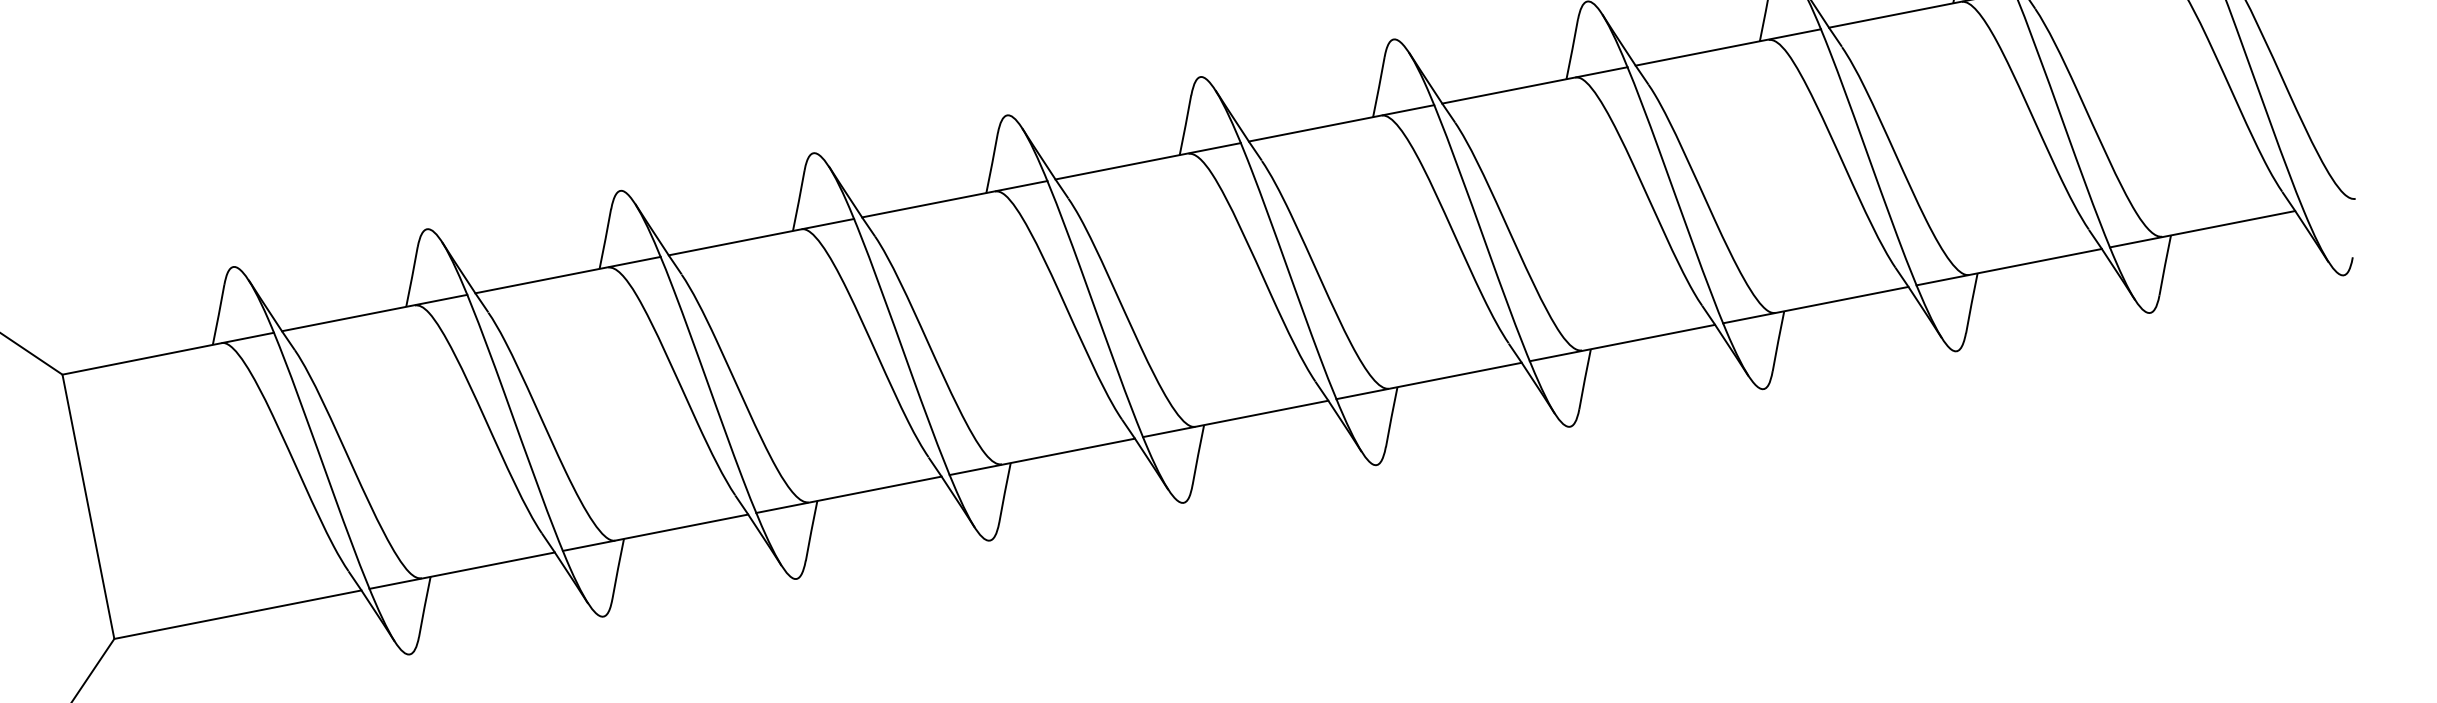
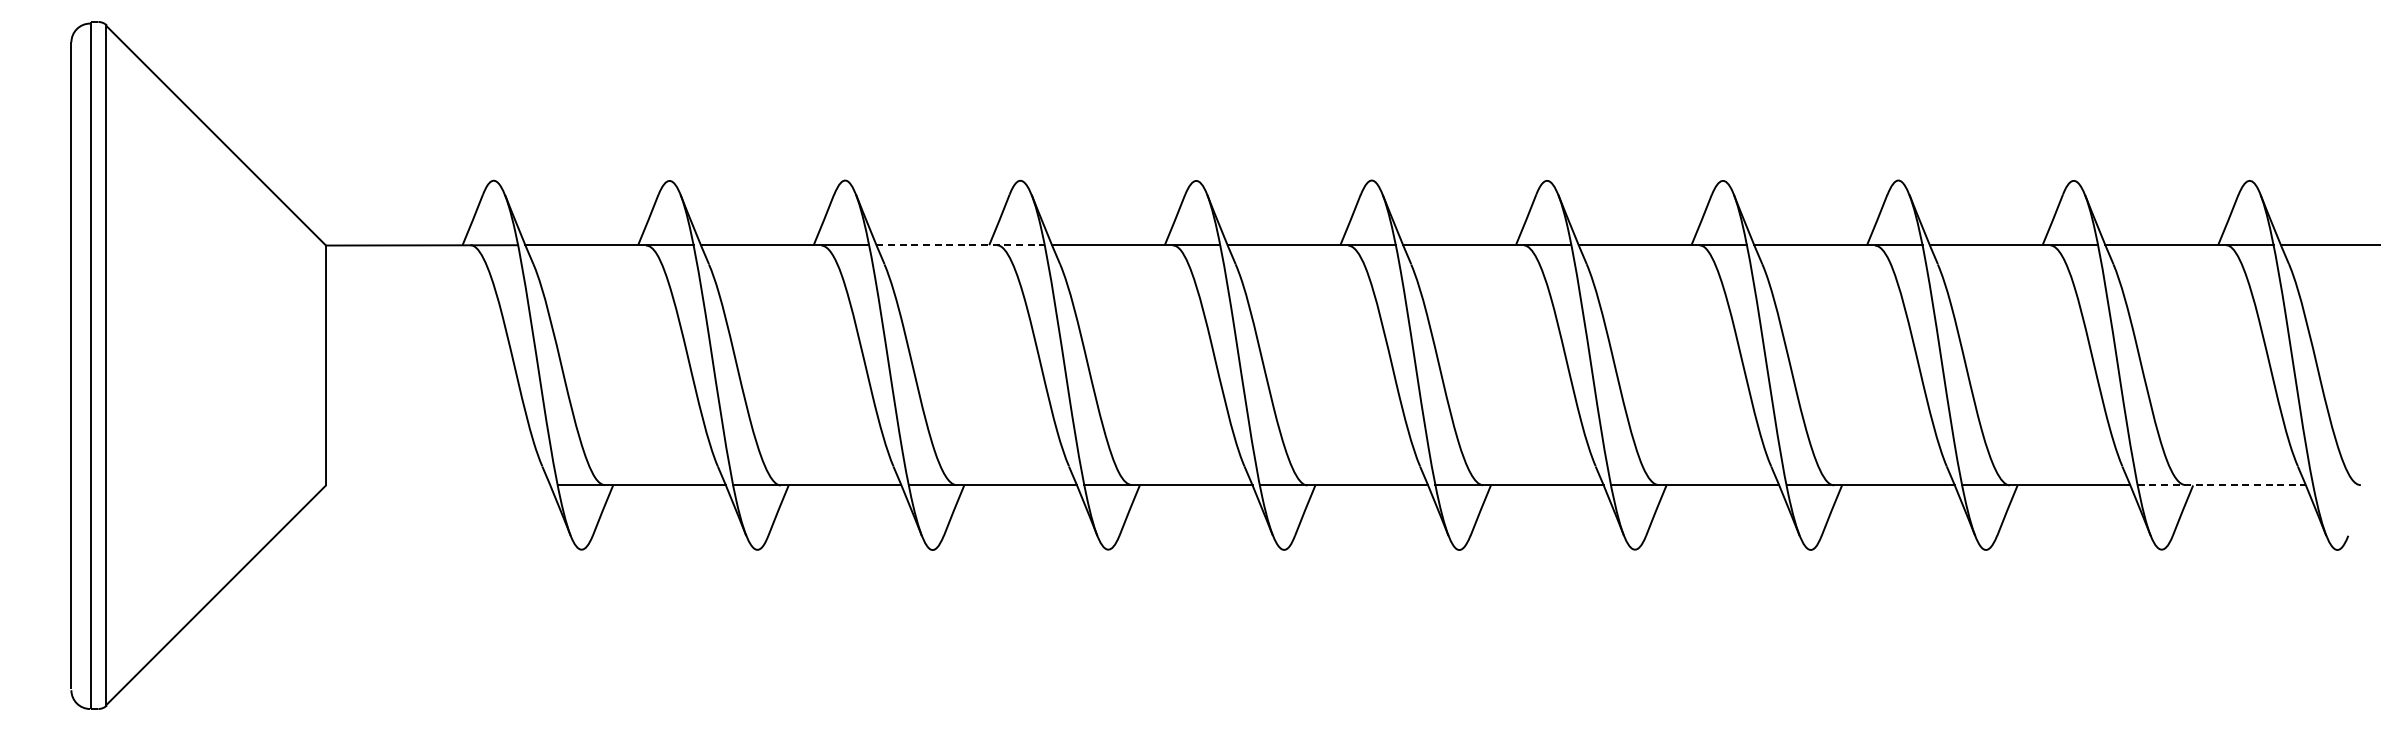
line: (2203, 229) -> (2222, 485), solid -> dashed
line: (762, 237) -> (961, 245), solid -> dashed
line: (238, 614) -> (438, 485), removed

